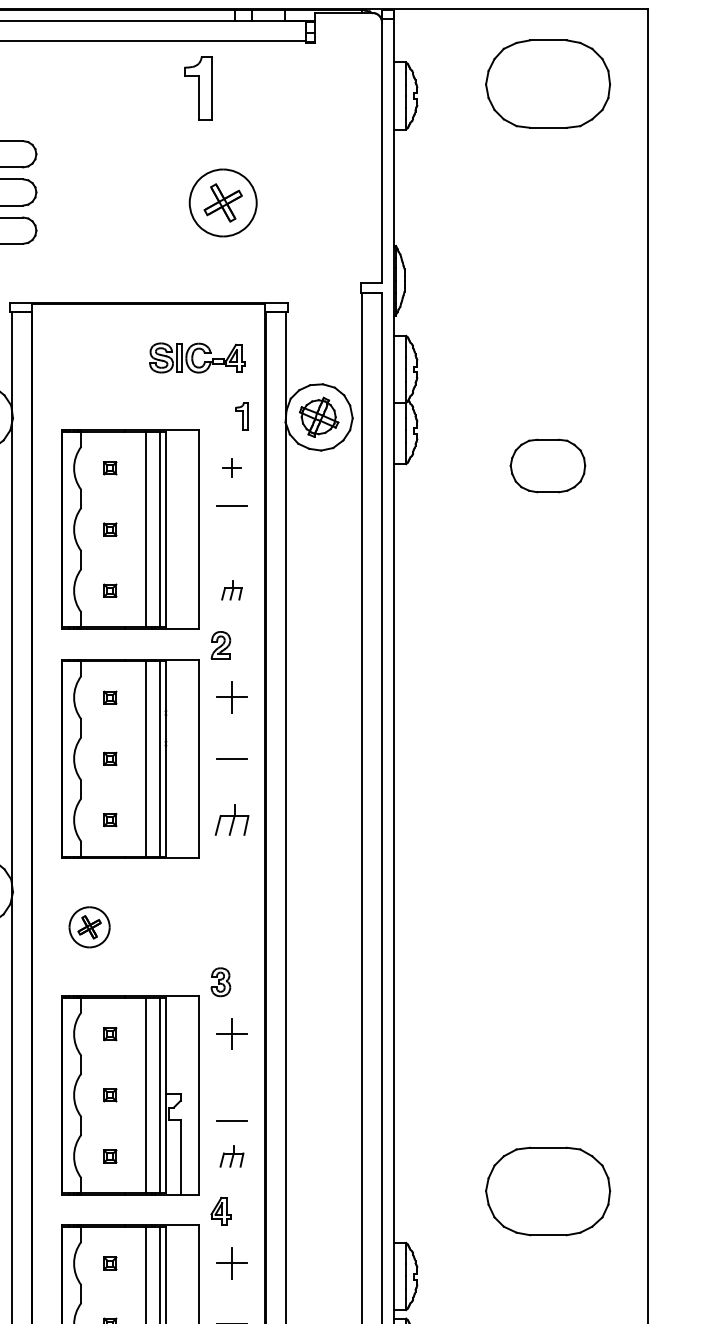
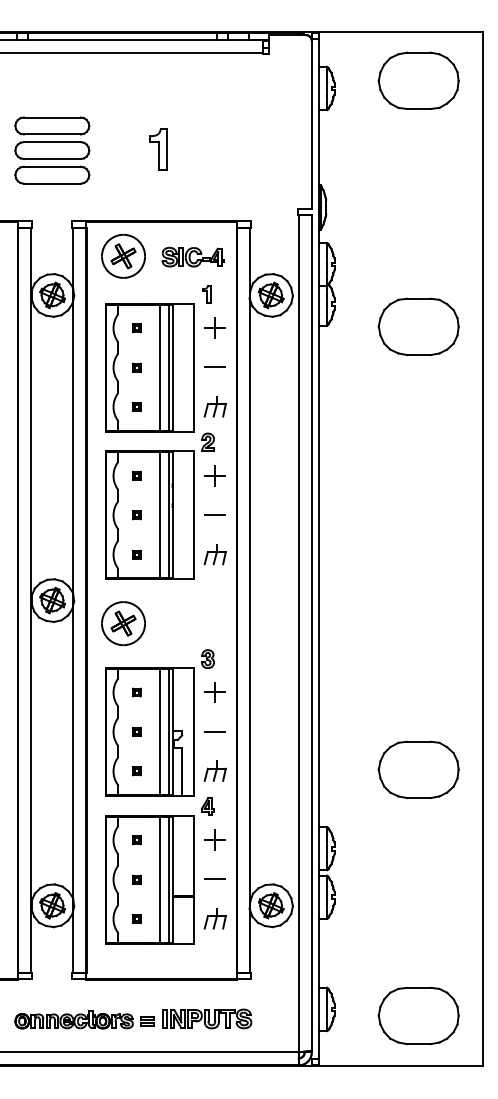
part: (198, 88) -> (158, 149), moved
part: (223, 201) -> (123, 255), moved
part: (241, 415) -> (206, 294), moved
part: (547, 465) -> (418, 326), size x1.67
part: (230, 467) -> (214, 327), size x1.67
line: (230, 504) -> (214, 366), moved
part: (230, 589) -> (214, 406), size x1.67
part: (89, 926) -> (123, 623), size x1.67
line: (230, 1121) -> (214, 731), moved
part: (230, 1155) -> (214, 770), size x1.43
part: (547, 1190) -> (418, 769), moved

